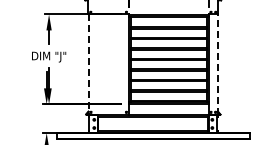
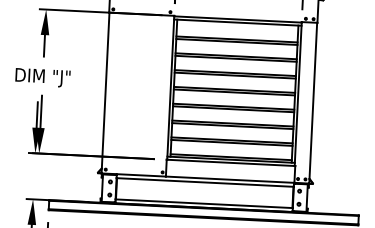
line: (218, 64) -> (313, 102), dashed -> solid
line: (88, 65) -> (105, 94), dashed -> solid

